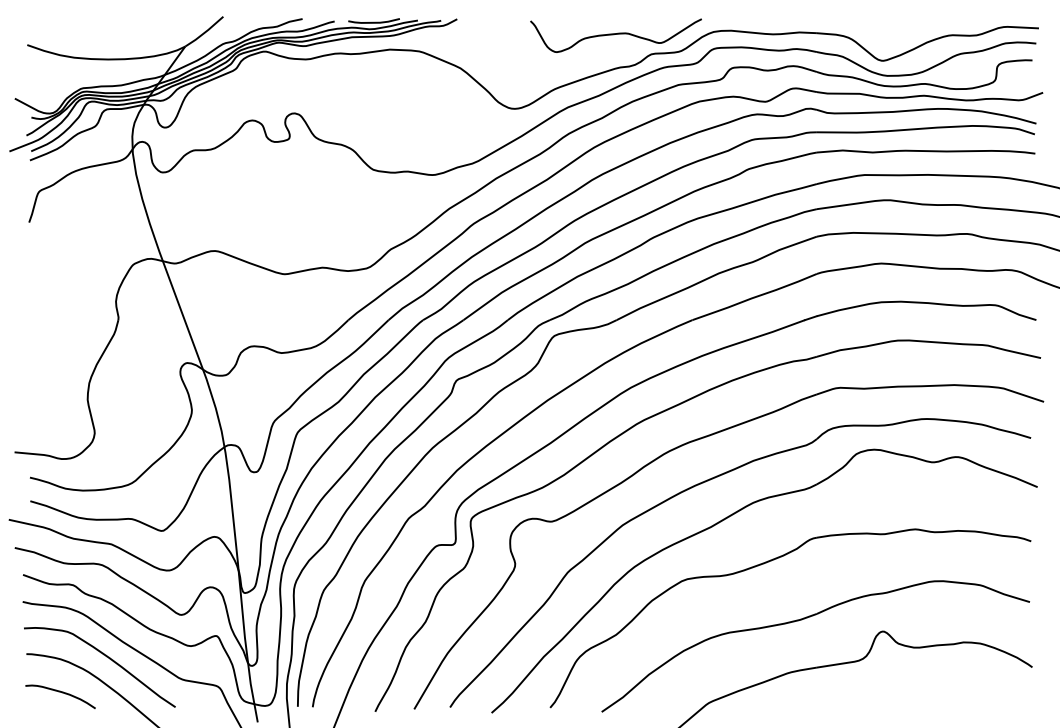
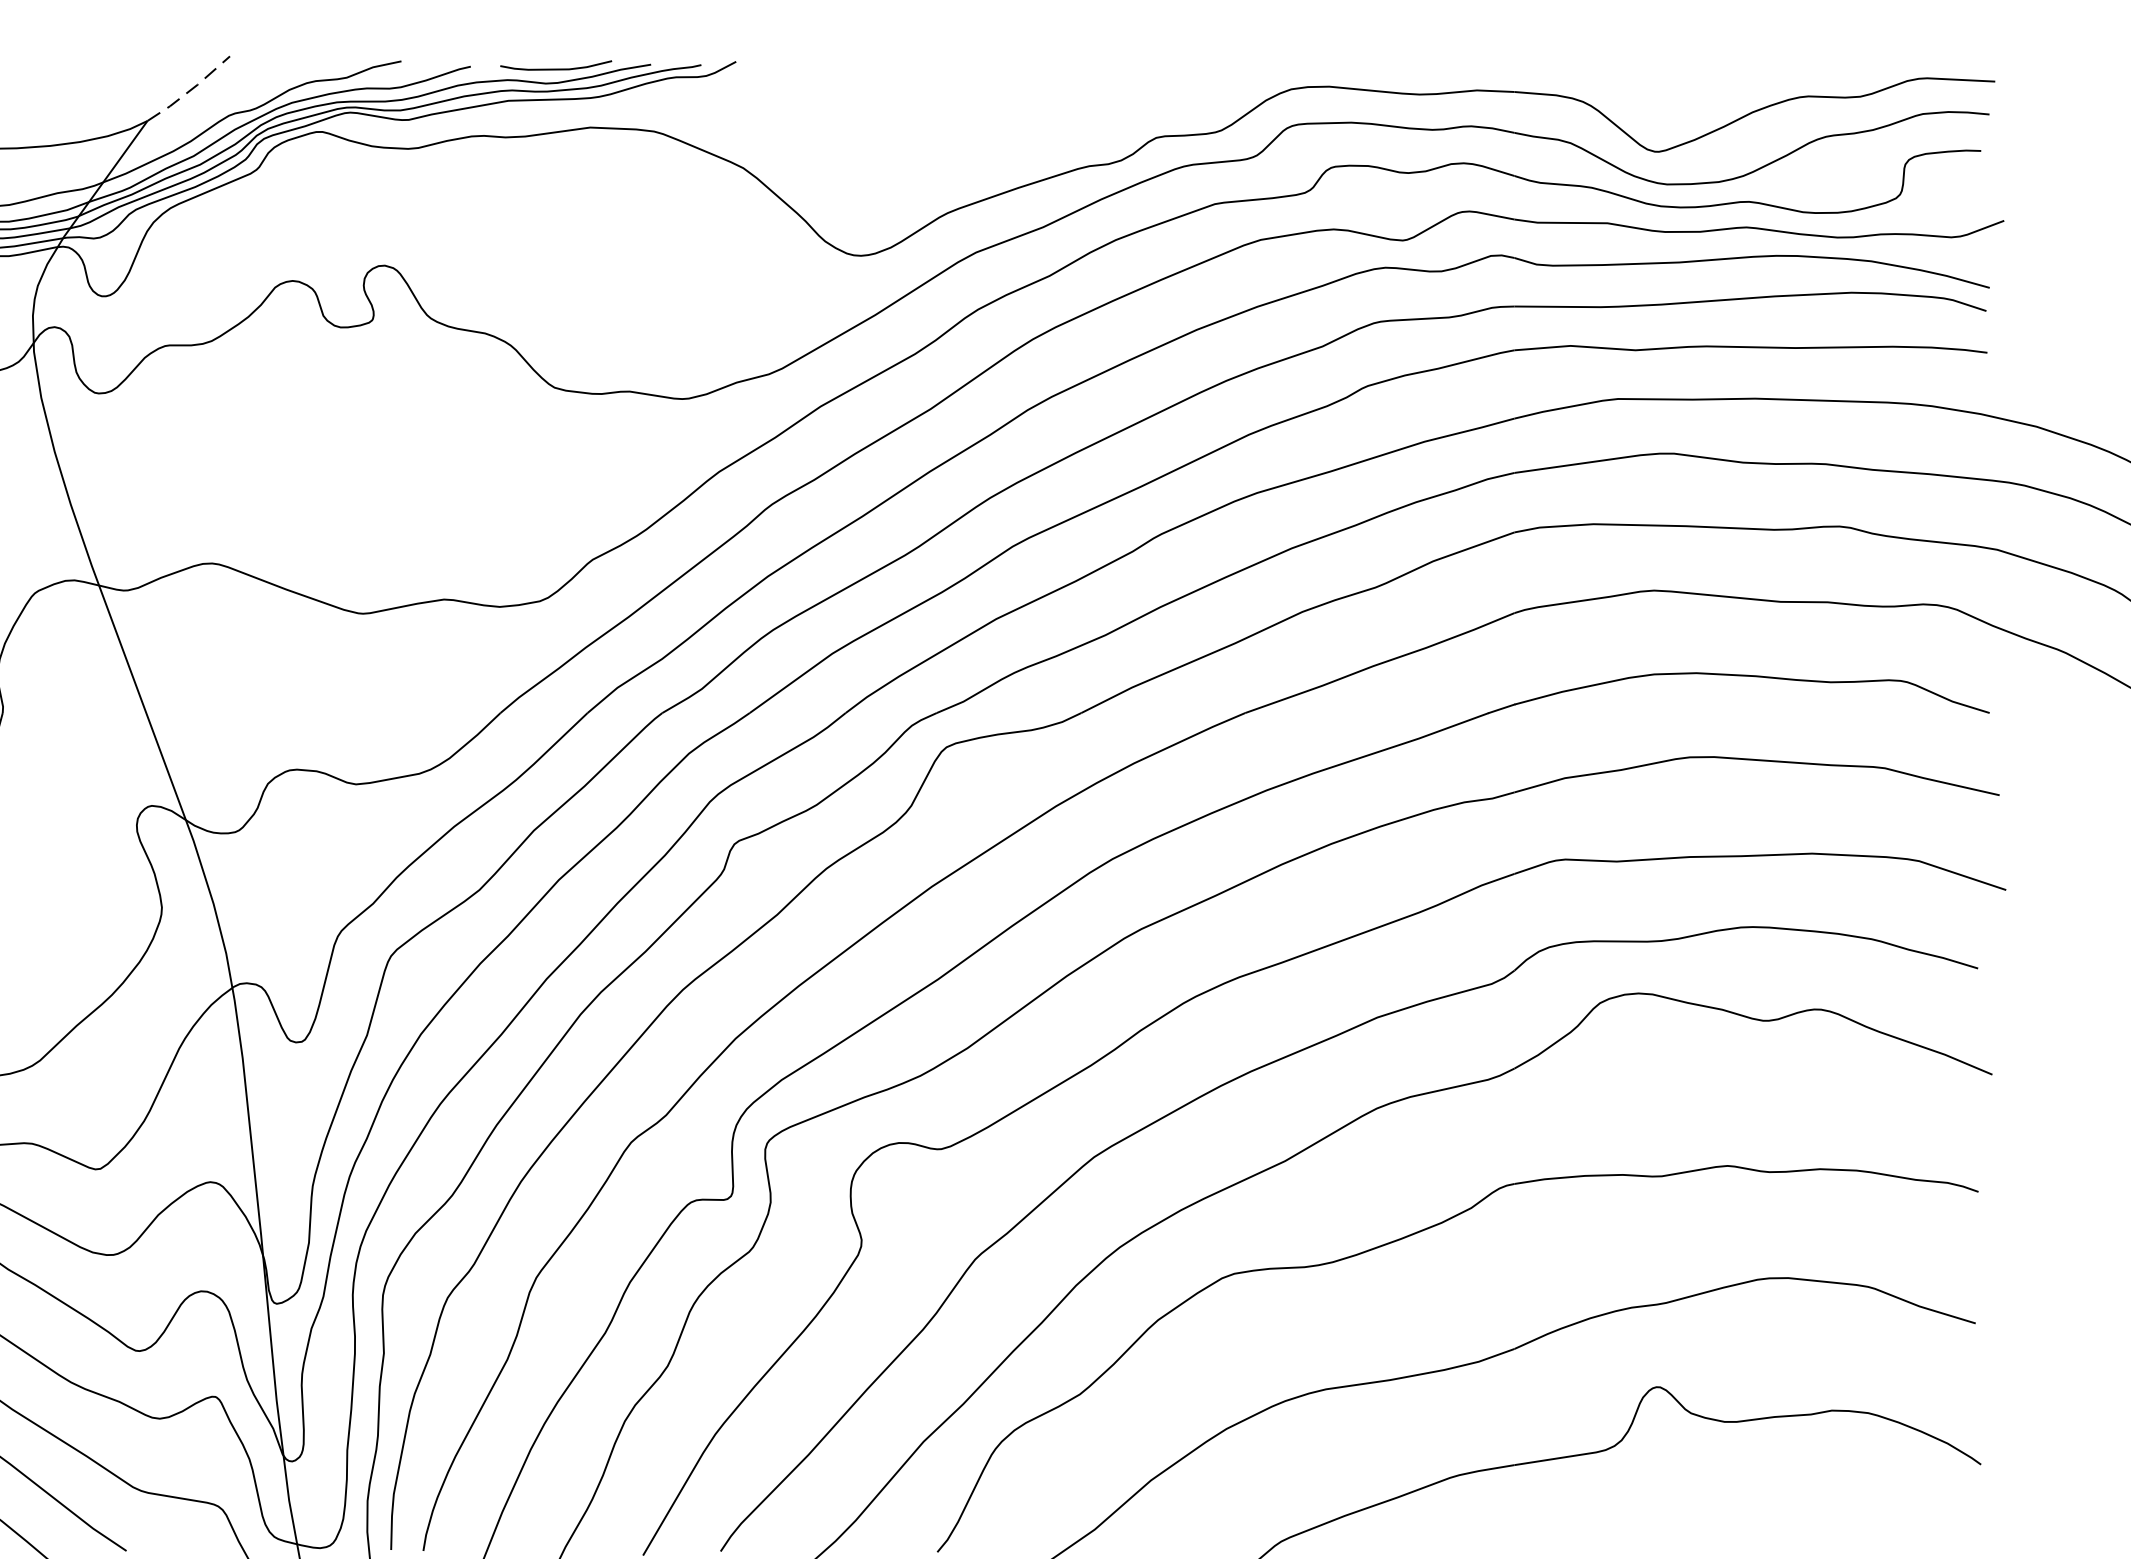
line: (204, 32) -> (189, 90), solid -> dashed
curve: (615, 34) -> (1078, 94), removed

